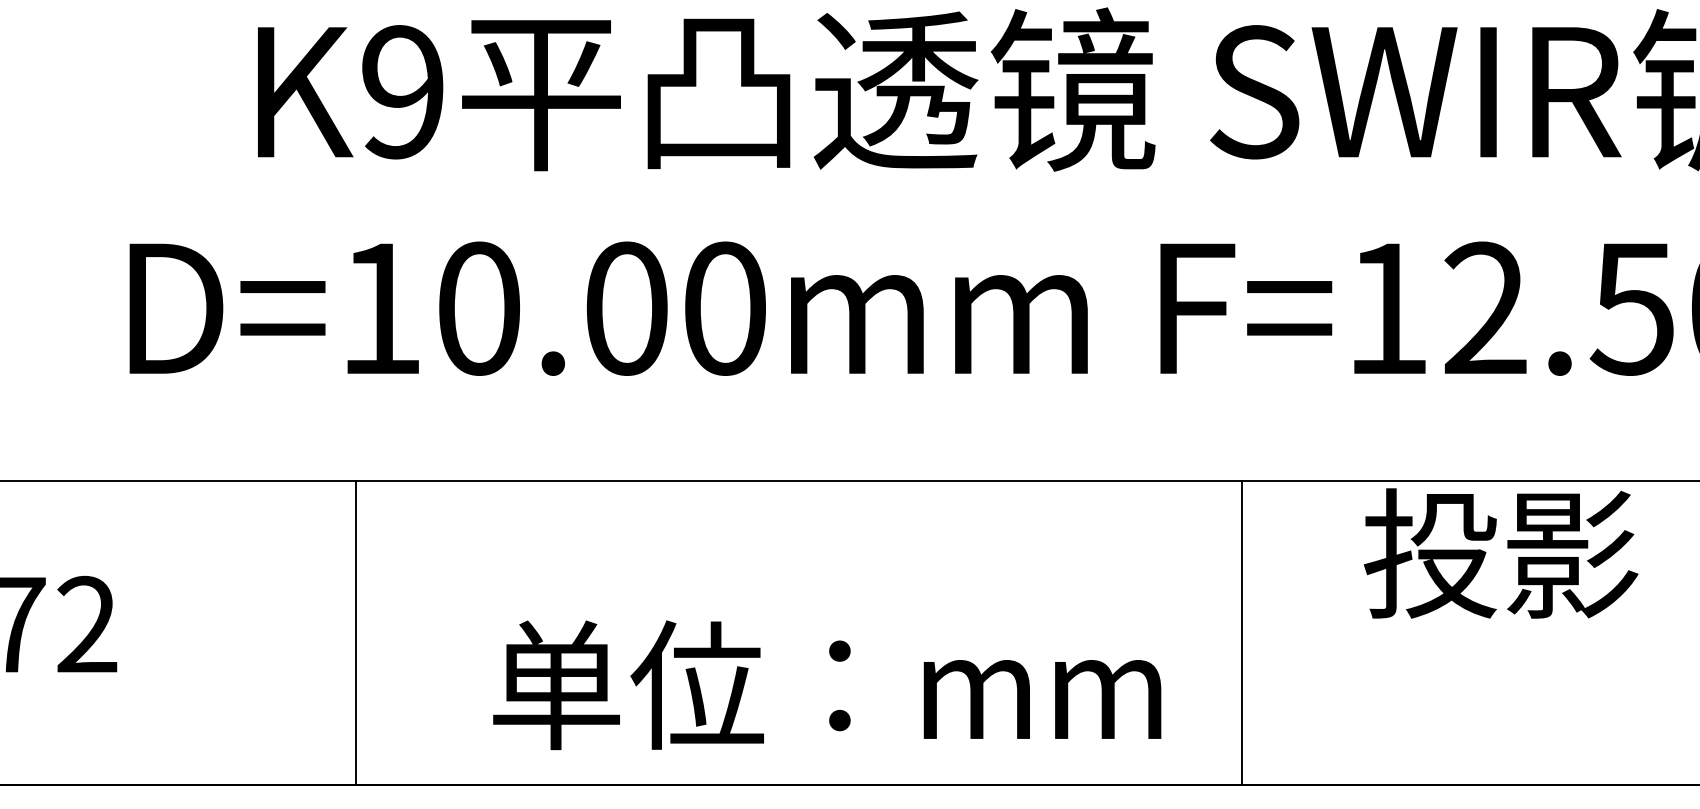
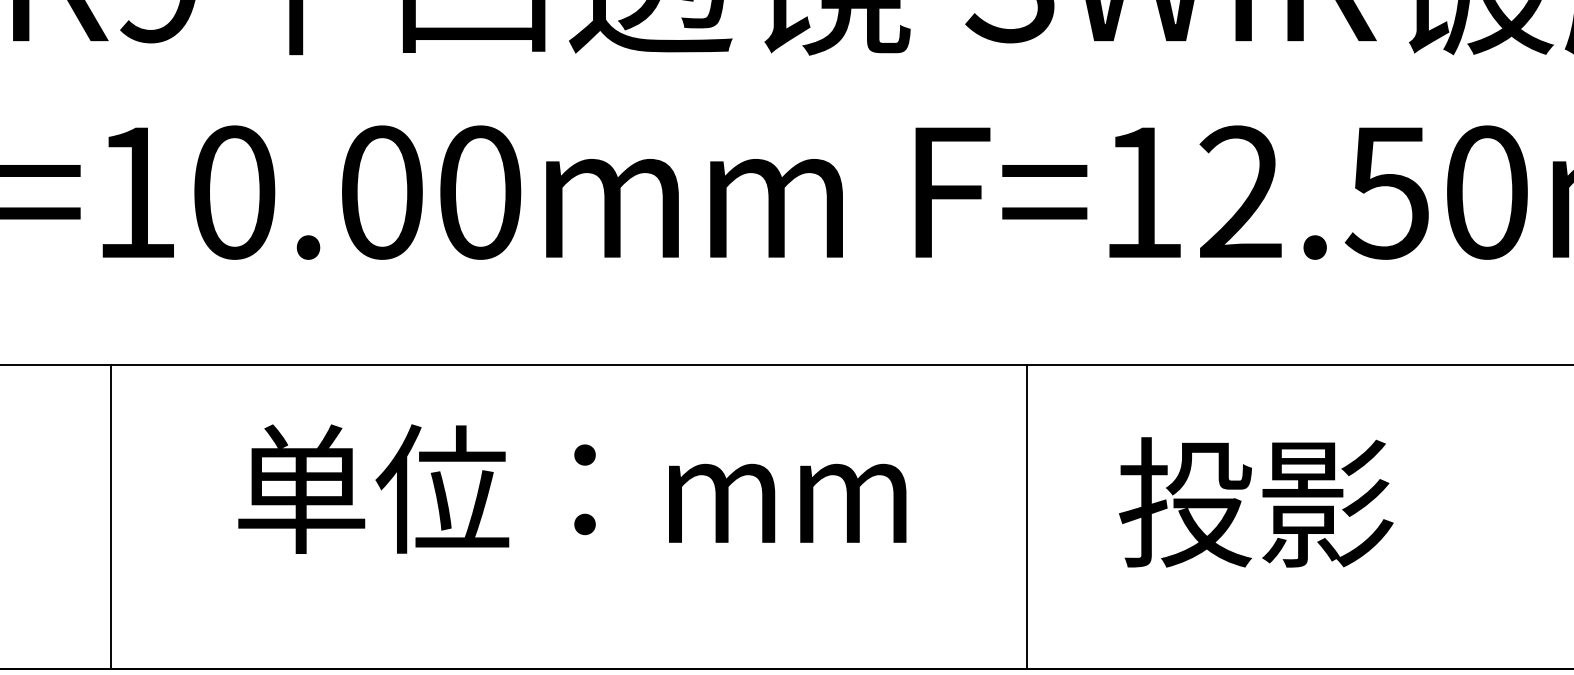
text: (1500, 553) -> (1255, 502), moved
line: (1241, 632) -> (1026, 516), moved
text: (827, 685) -> (572, 489), moved

